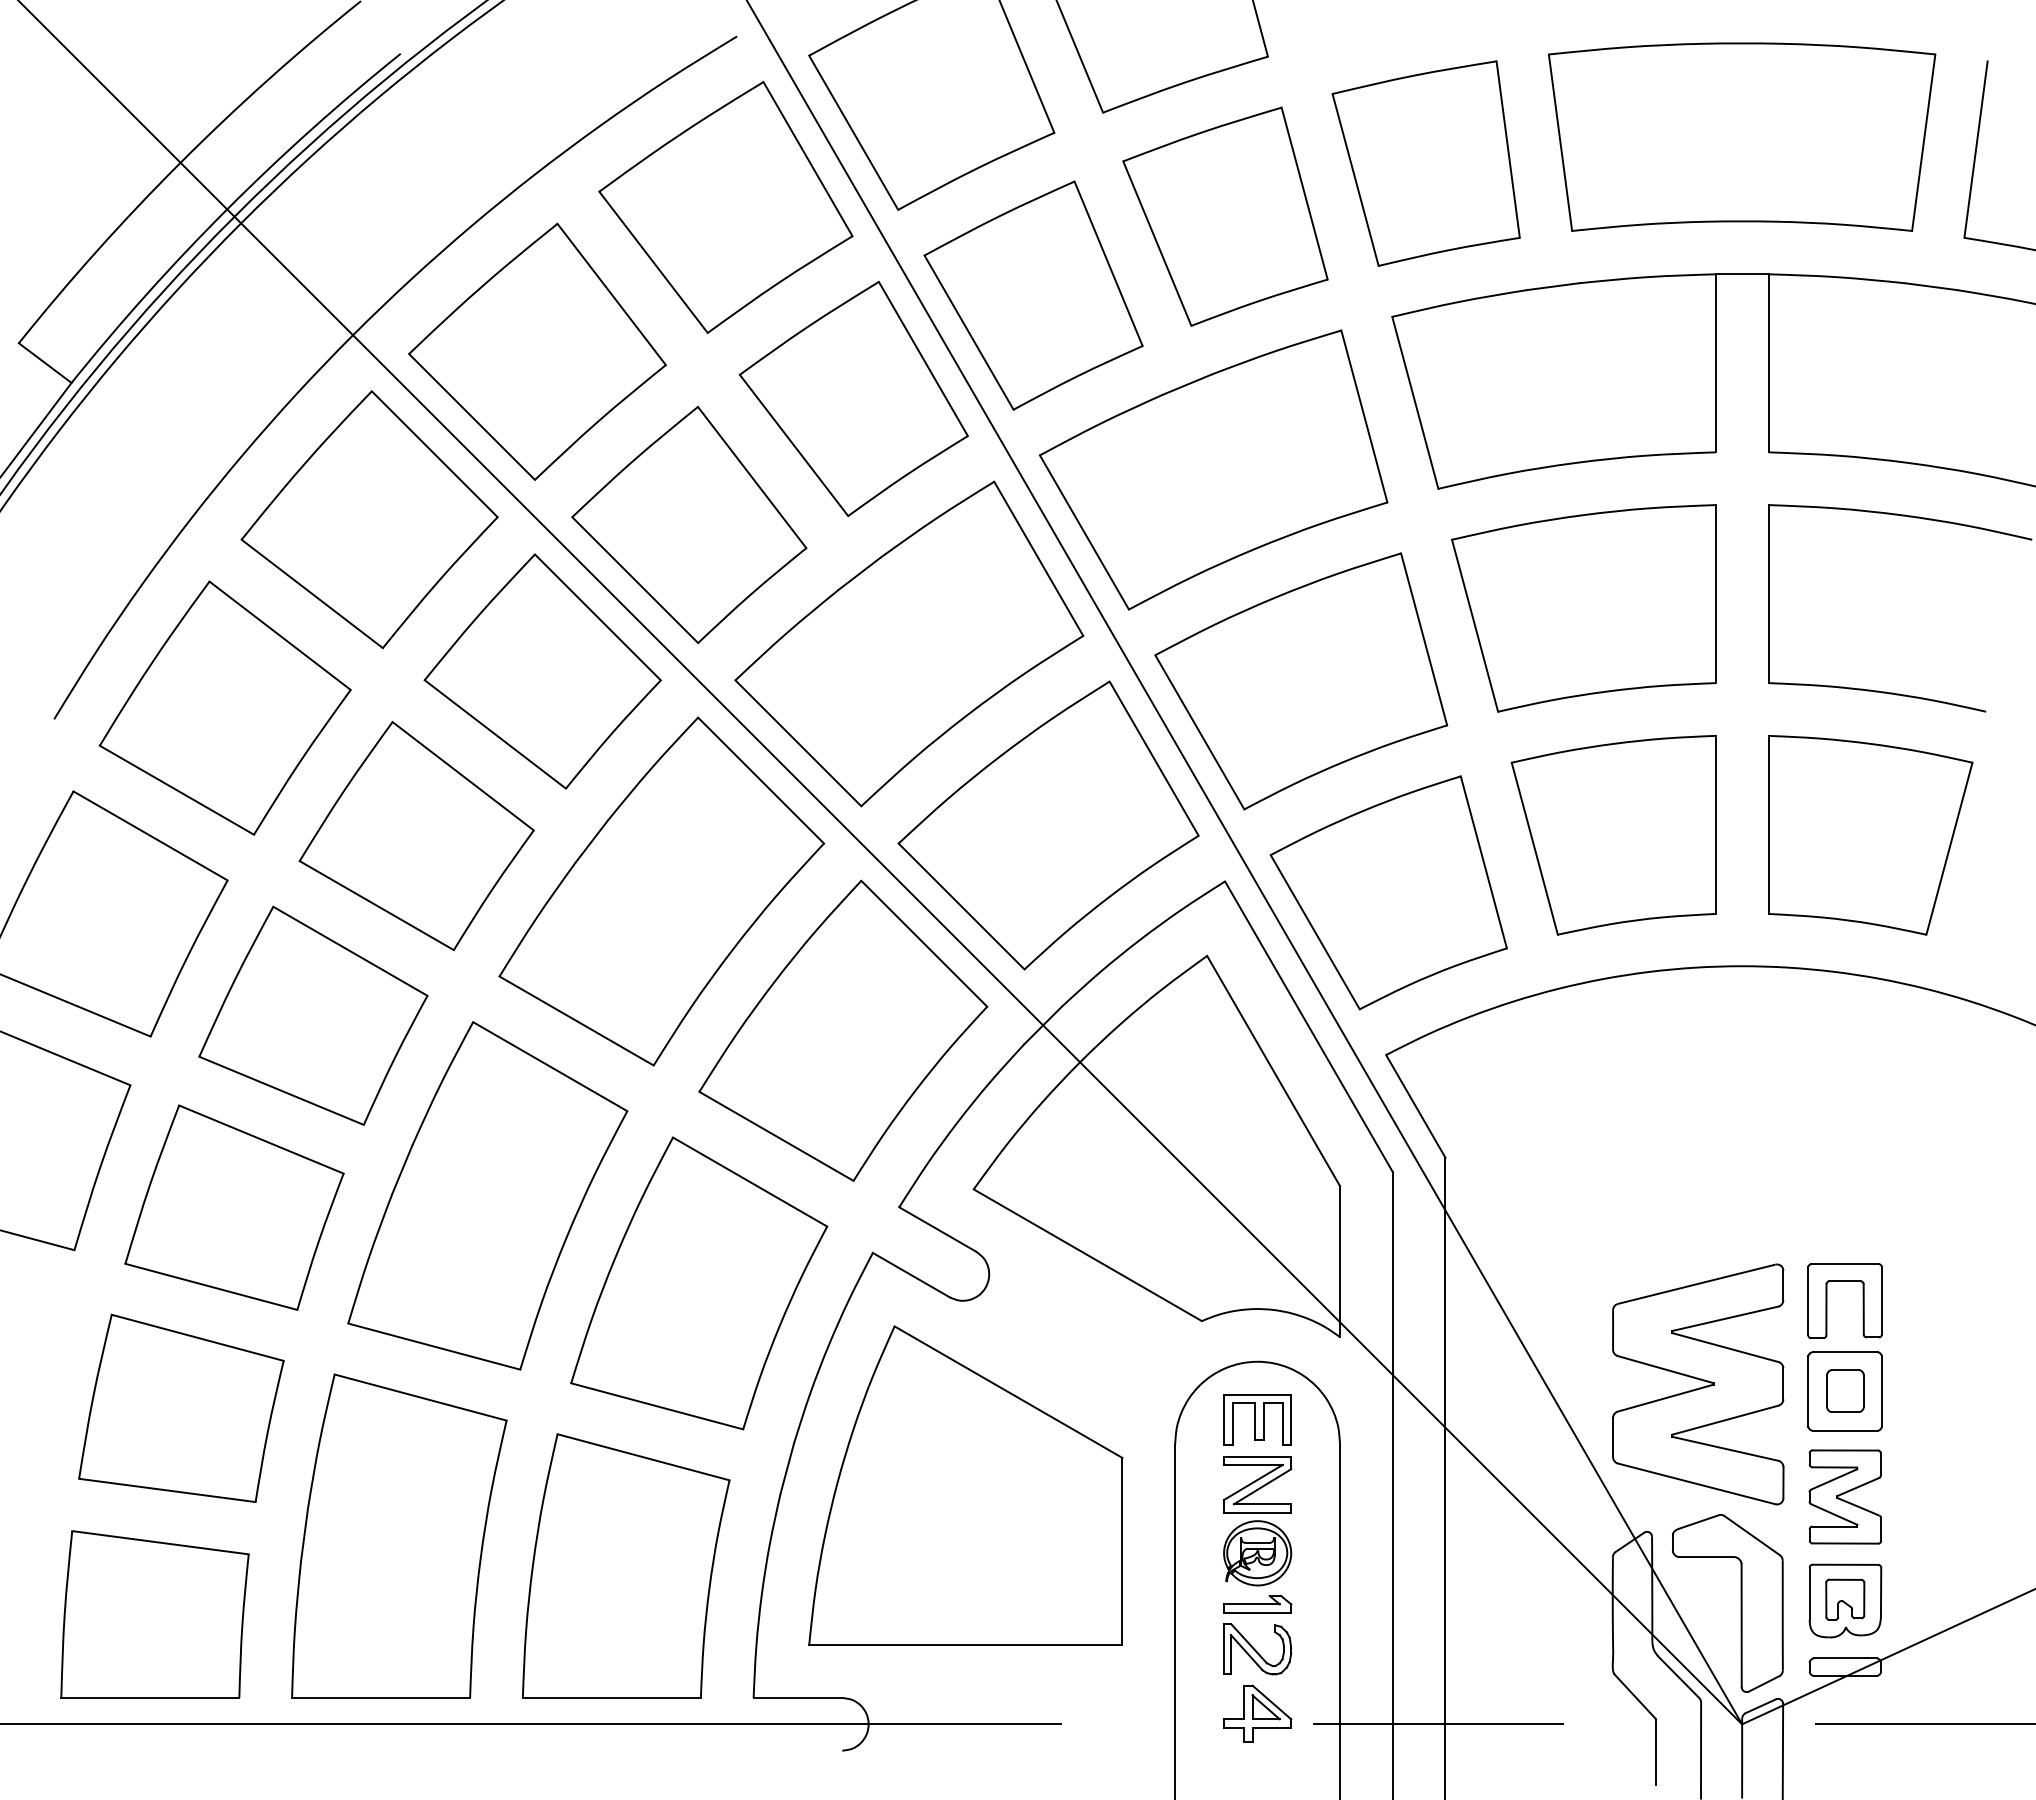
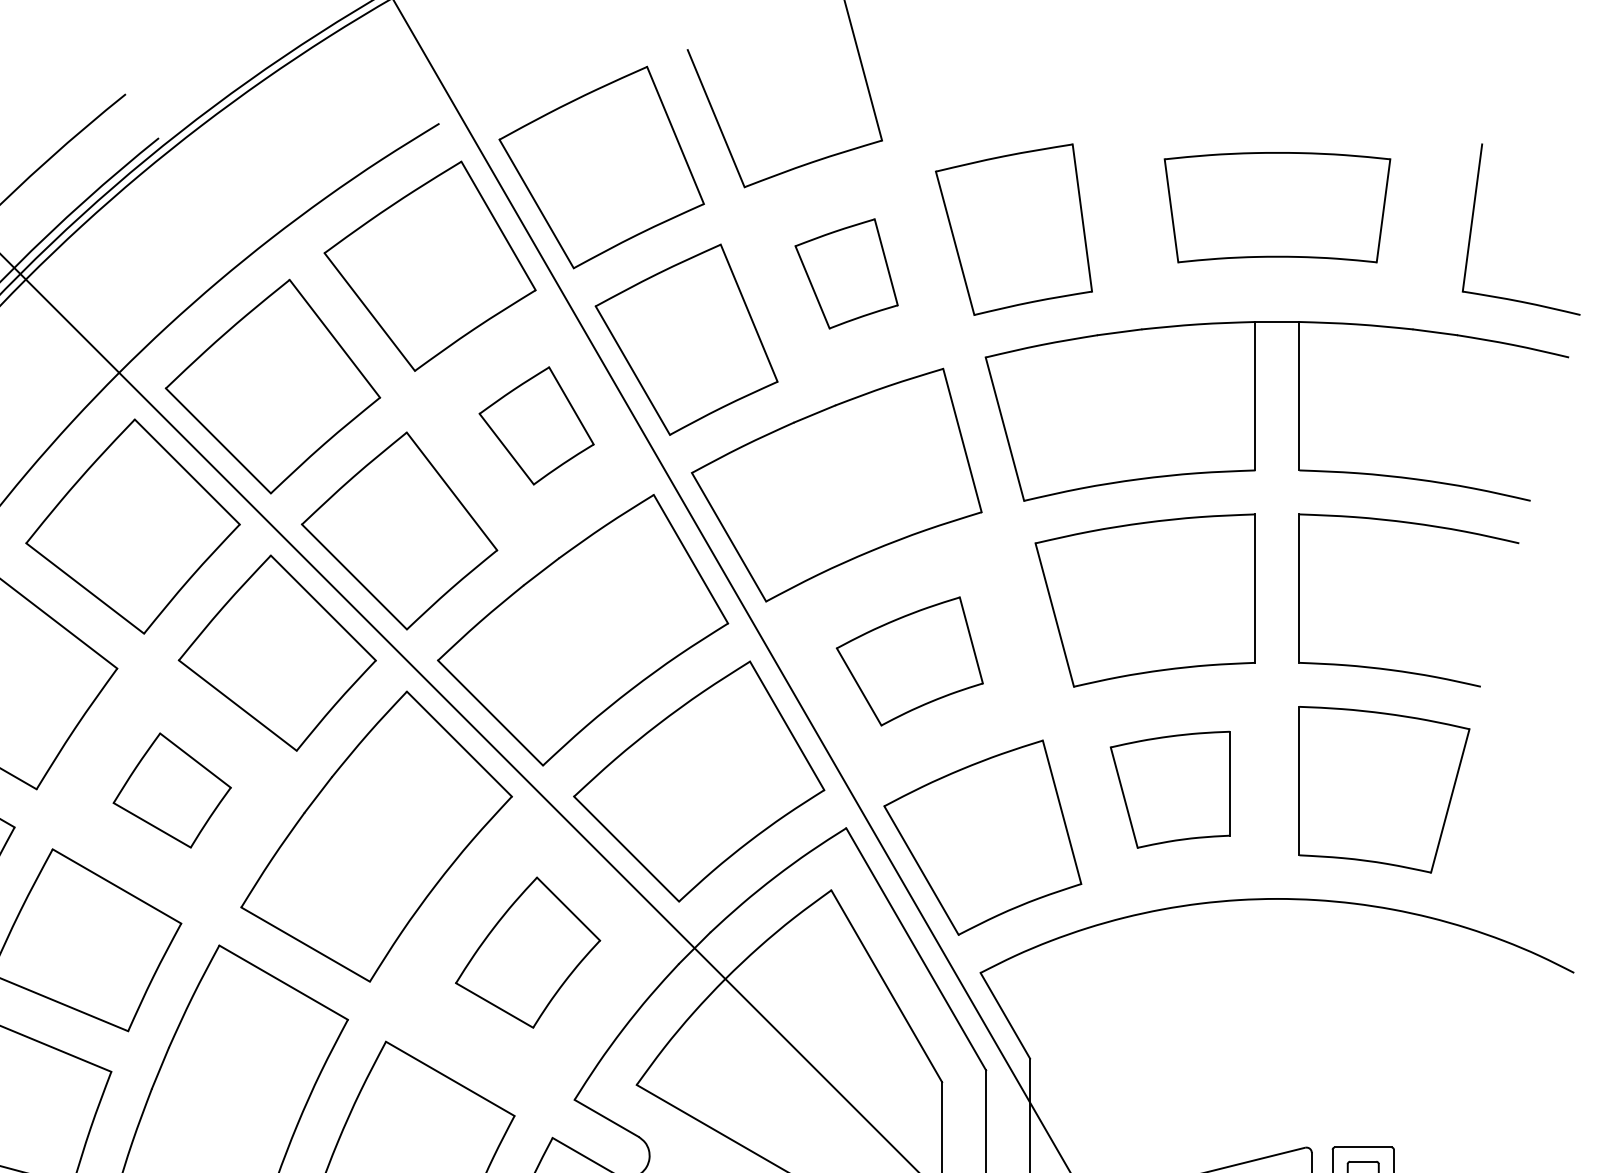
part: (1742, 136) -> (1277, 207), size x0.7
part: (1225, 216) -> (846, 273), size x0.6
part: (853, 398) -> (536, 425), size x0.6
part: (1301, 681) -> (910, 661), size x0.6
part: (1613, 835) -> (1170, 789), size x0.7
part: (416, 836) -> (172, 790), size x0.6
part: (843, 1030) -> (528, 952), size x0.6

